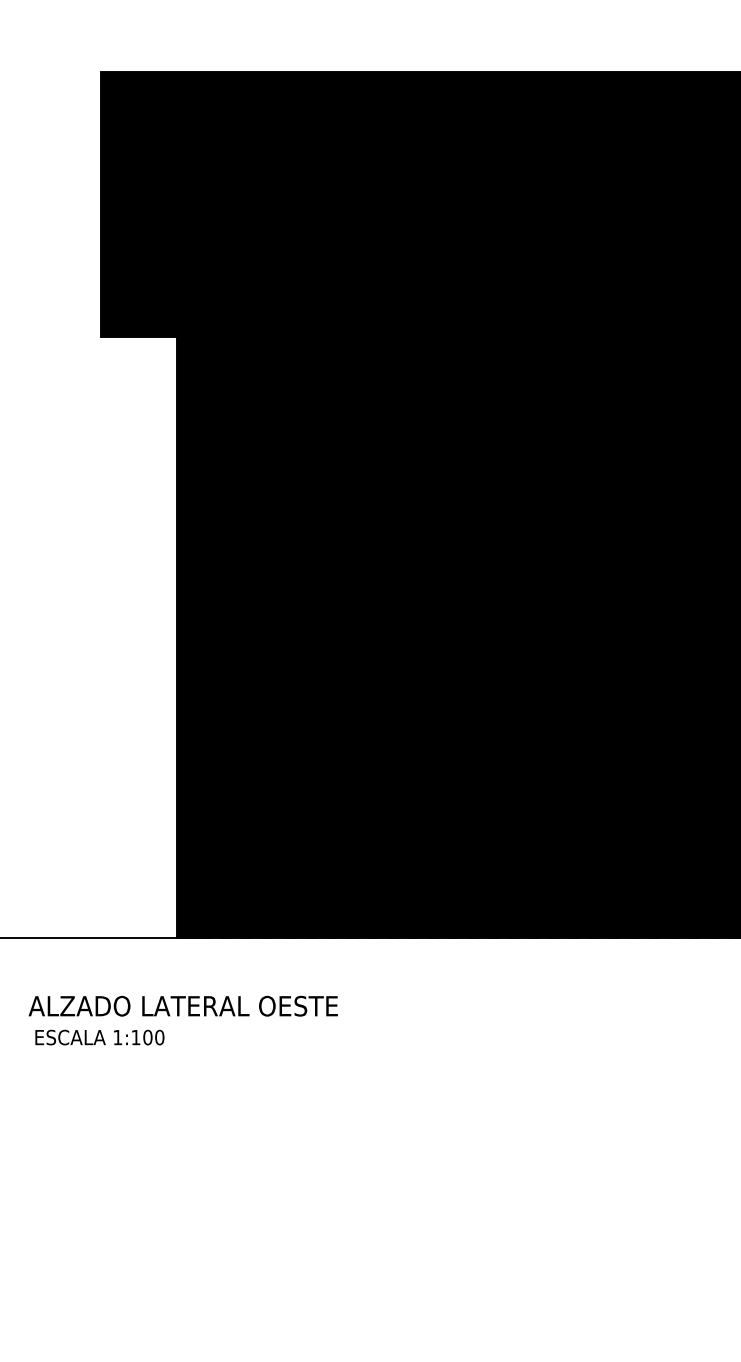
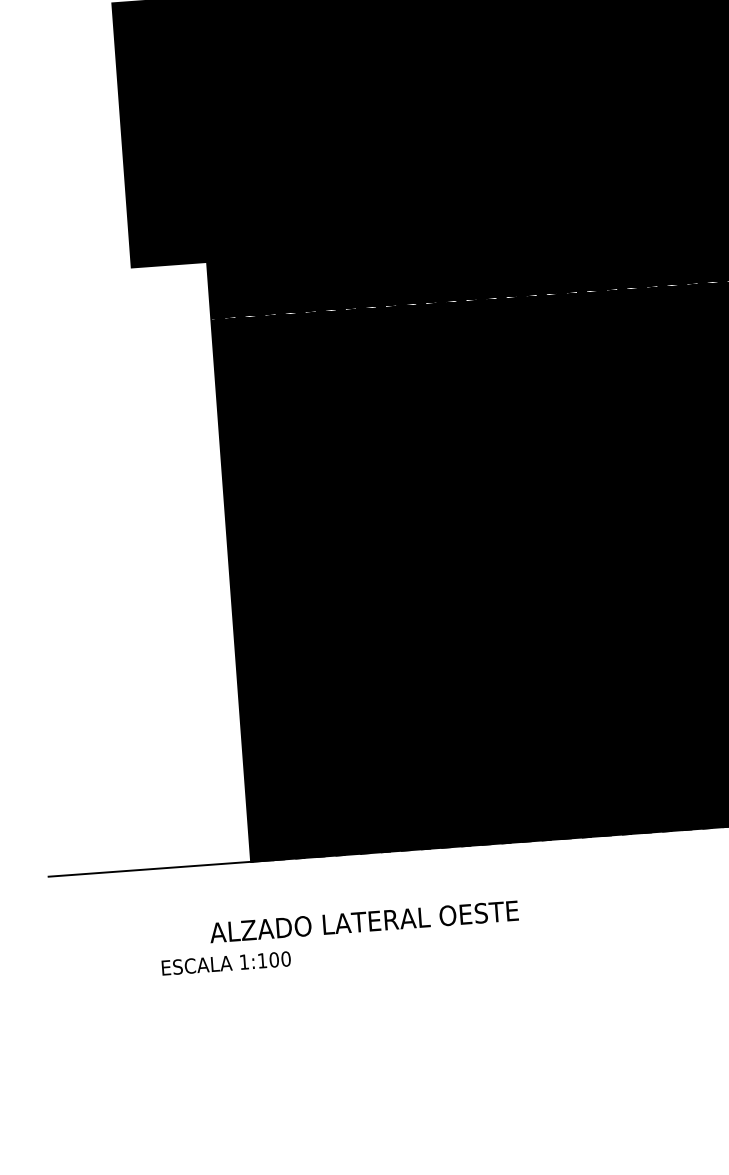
text: (182, 1005) -> (363, 921), moved
text: (99, 1037) -> (225, 963), moved

